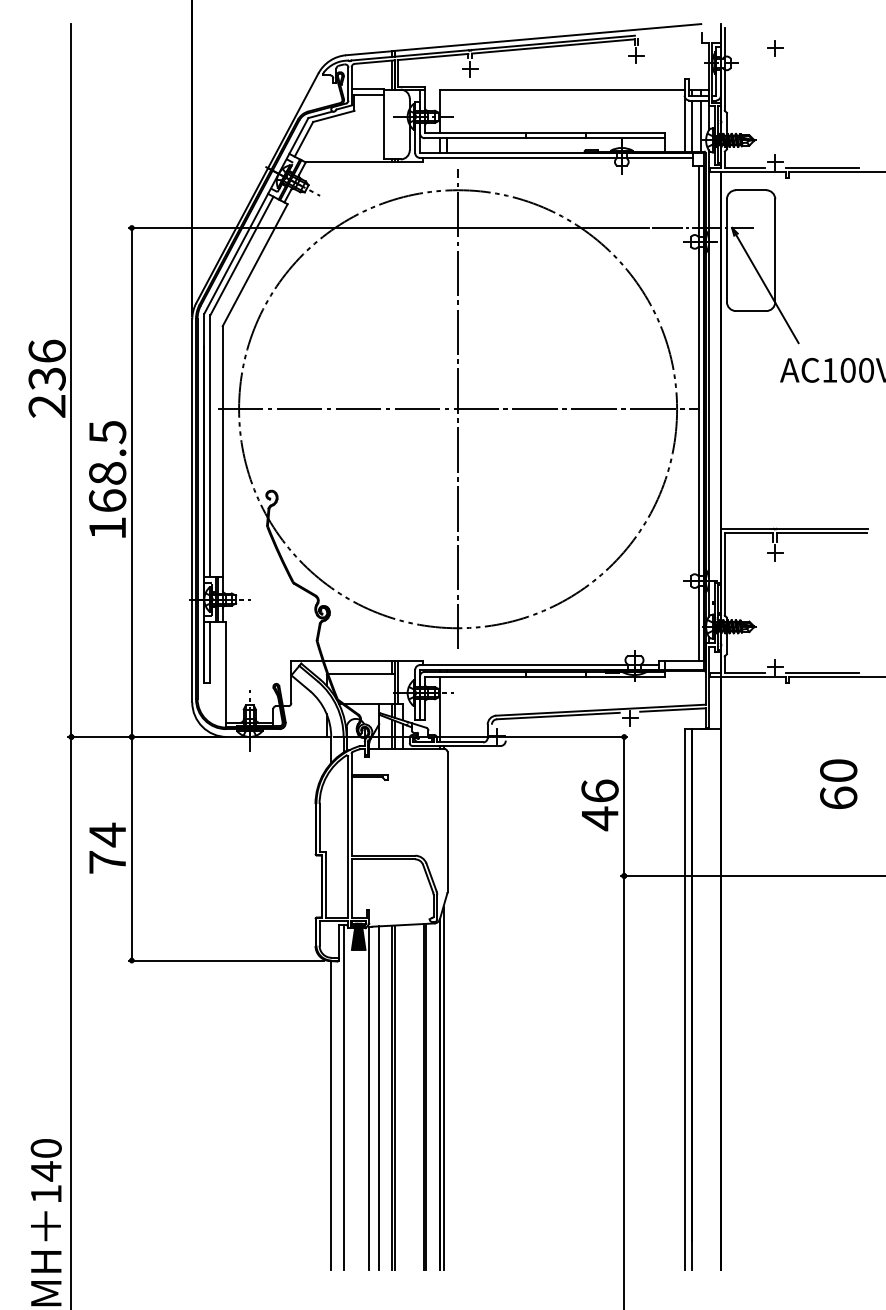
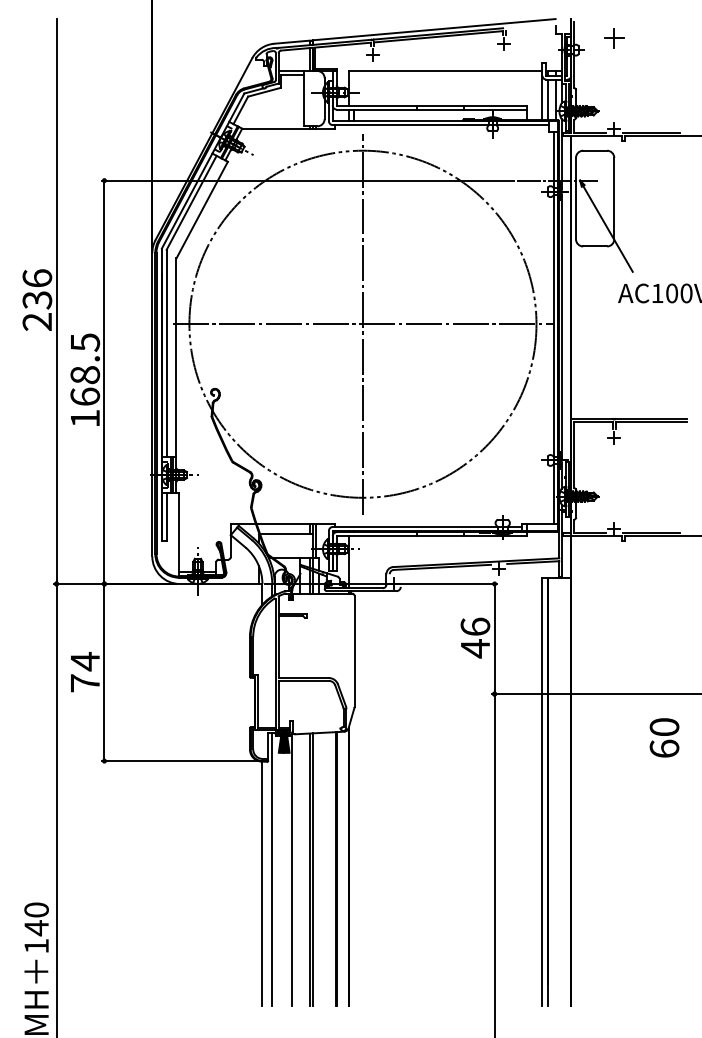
part: (775, 48) -> (614, 38), size x1.6
text: (838, 783) -> (664, 737), moved
line: (443, 1087) -> (351, 861), removed
line: (379, 1097) -> (300, 869), removed

